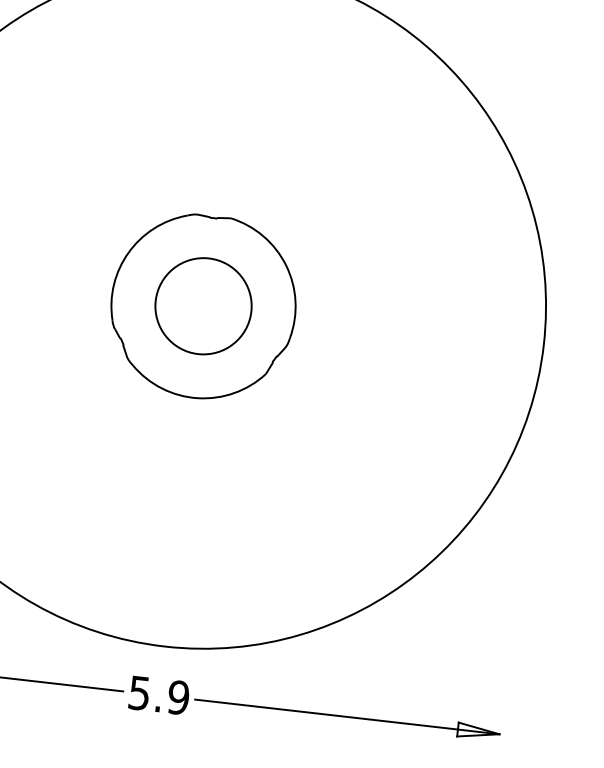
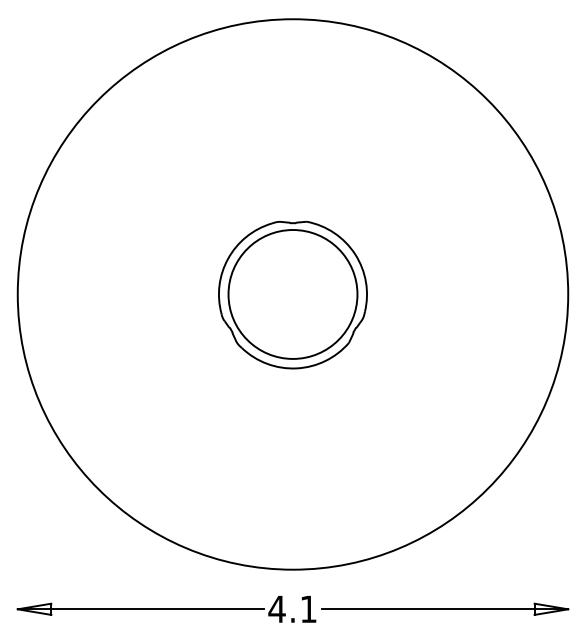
circle: (202, 306) -> (292, 294), size x1.67
text: (158, 695) -> (292, 609), 5.9 -> 4.1

